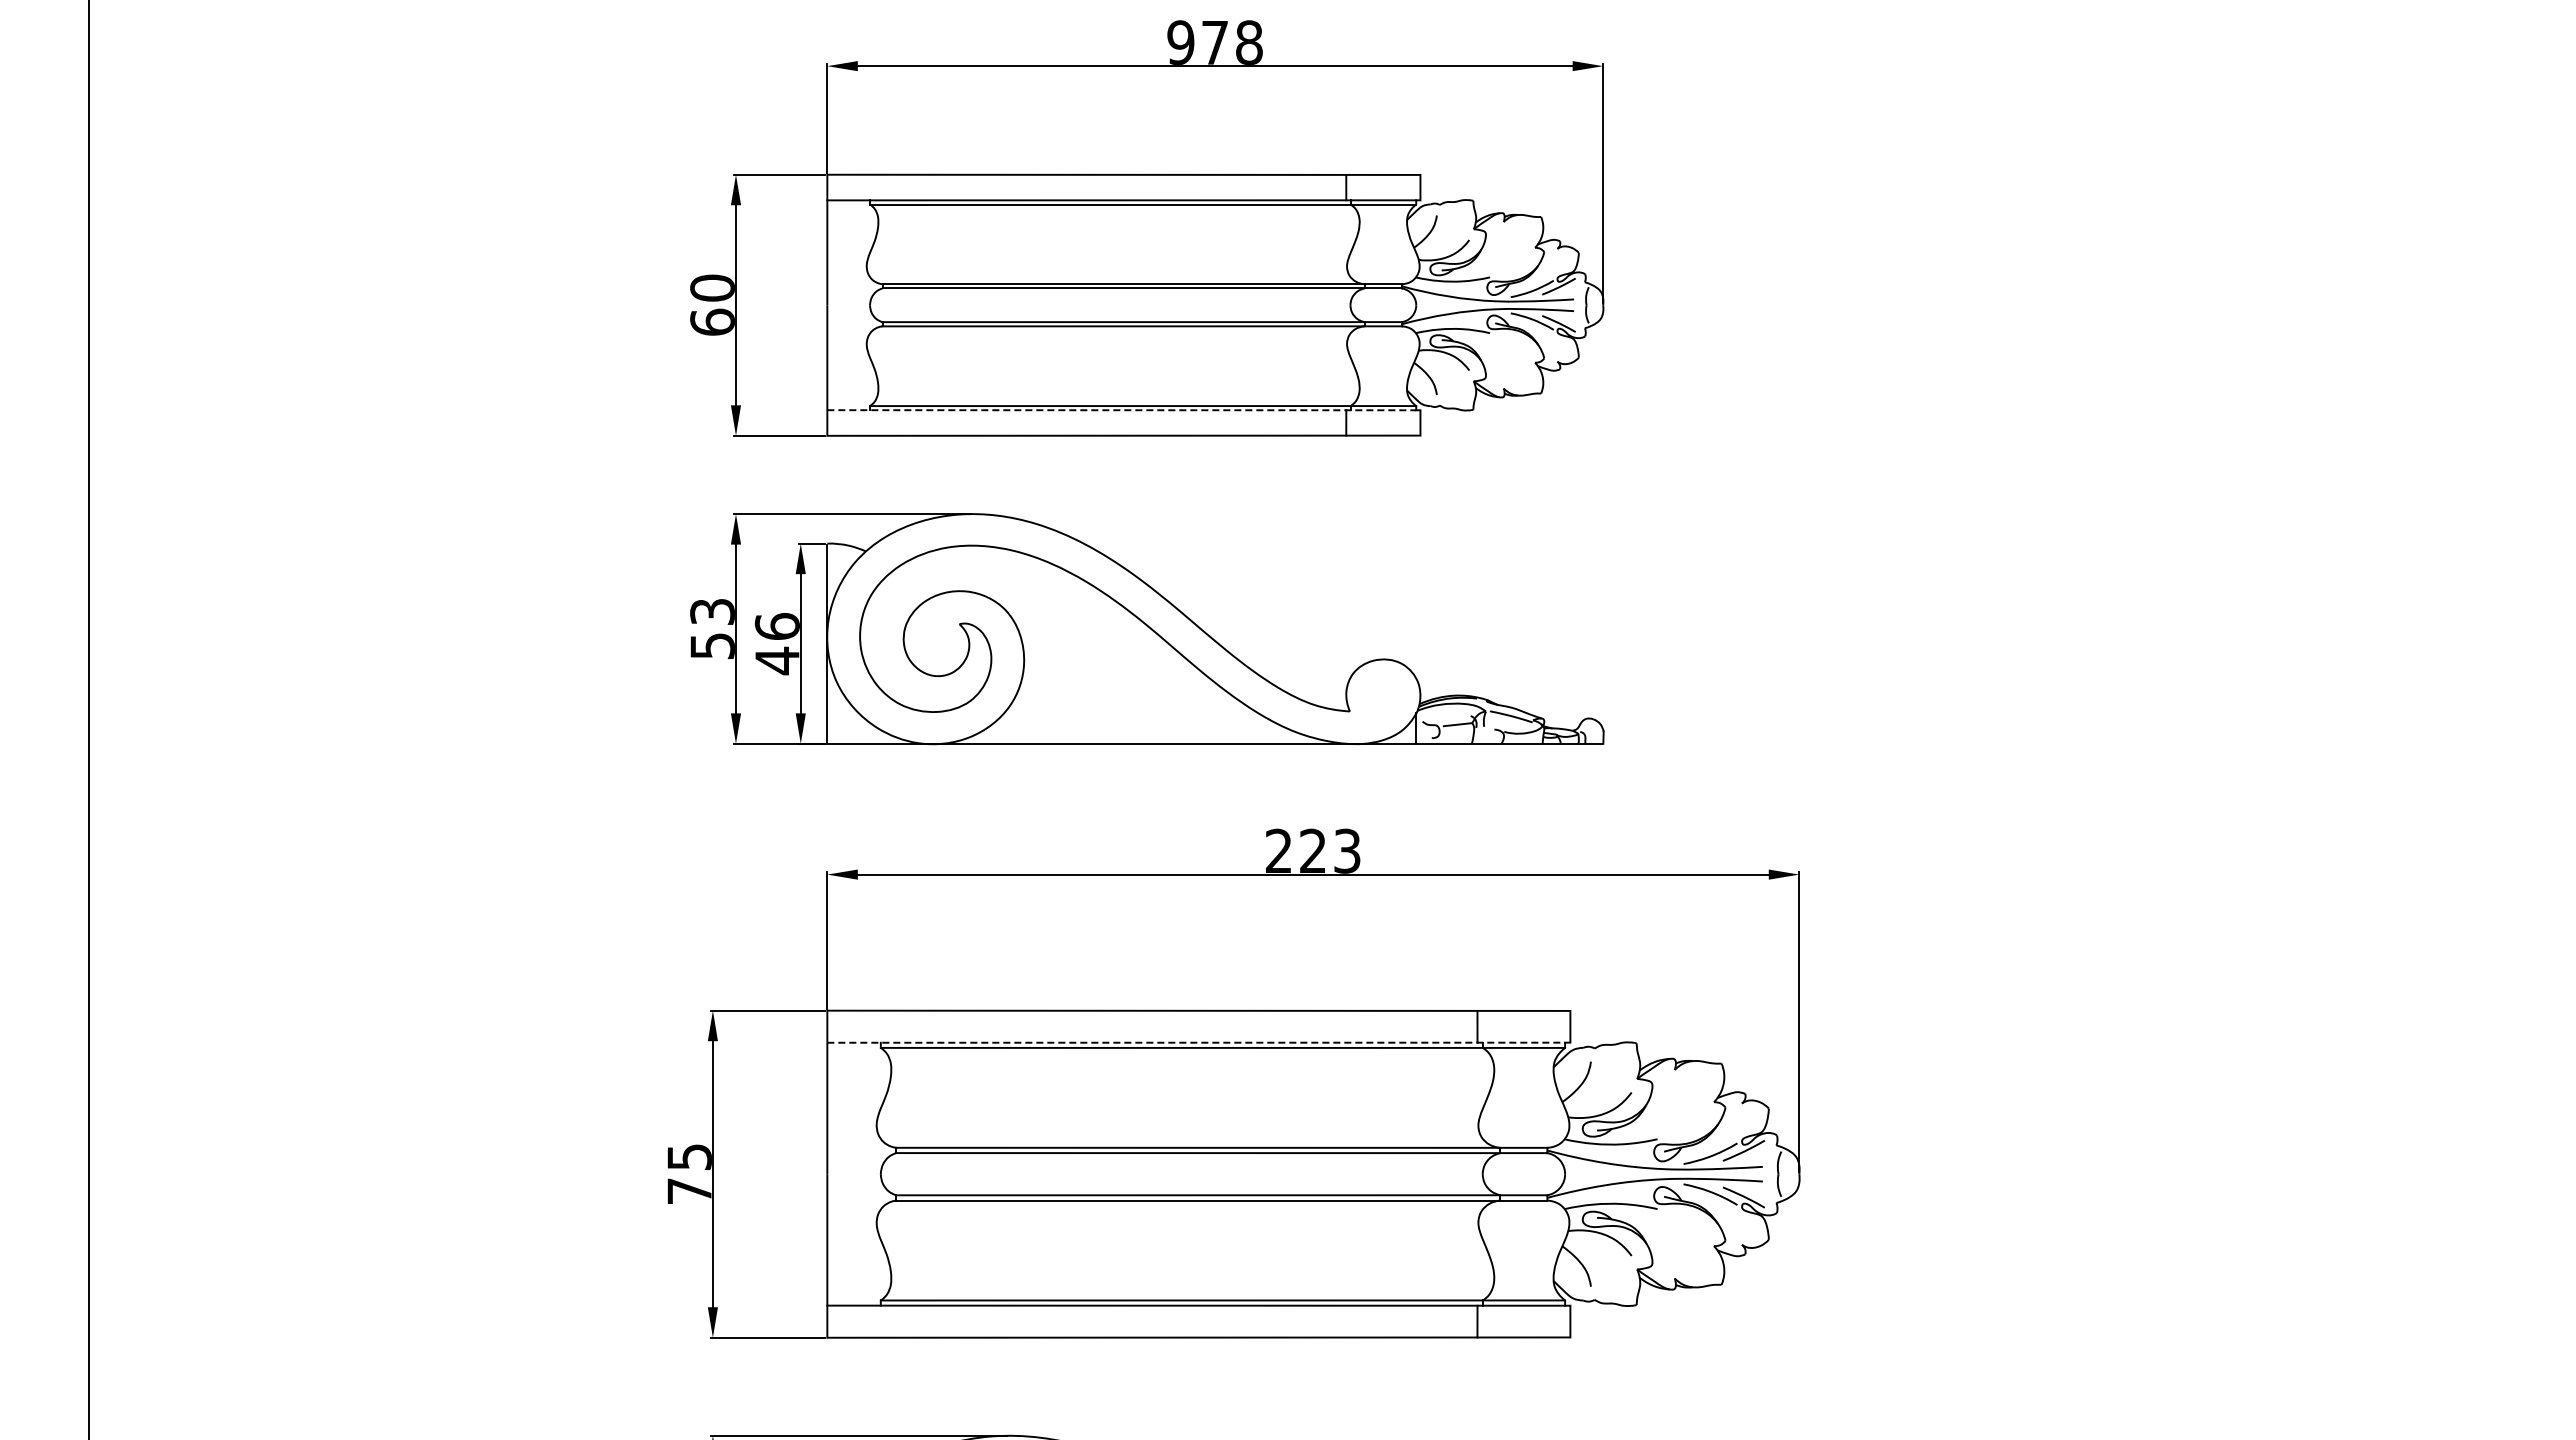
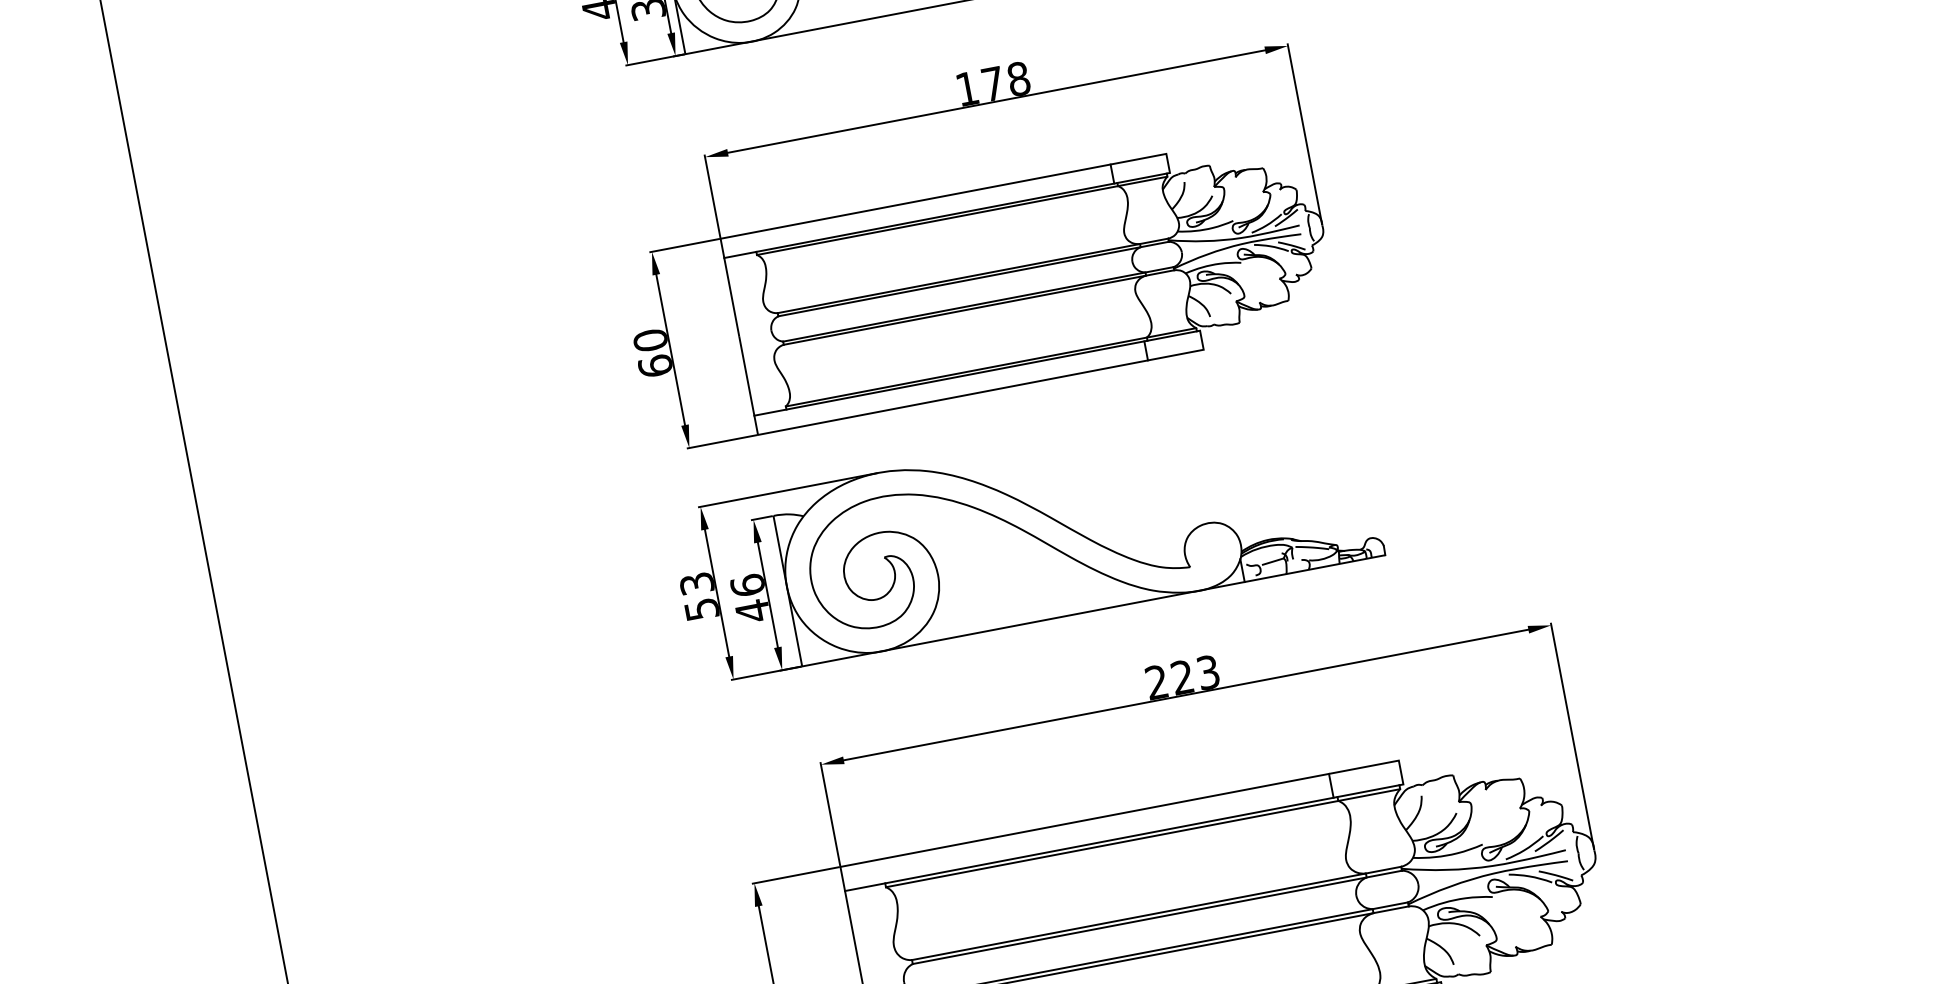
text: (1180, 42) -> (967, 88), 978 -> 178
line: (1122, 410) -> (976, 373), dashed -> solid
line: (1196, 1042) -> (1122, 837), dashed -> solid

